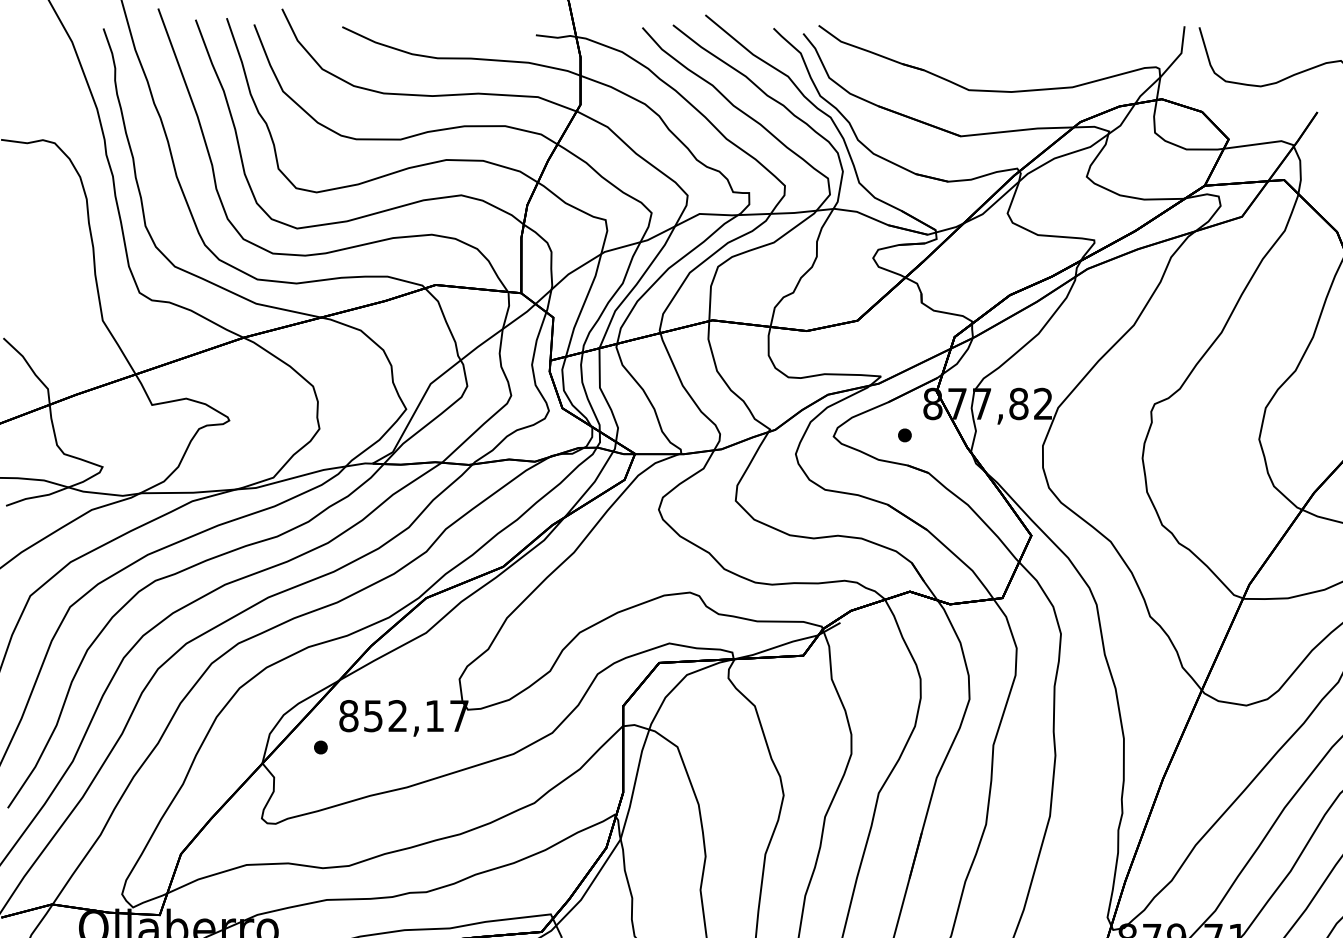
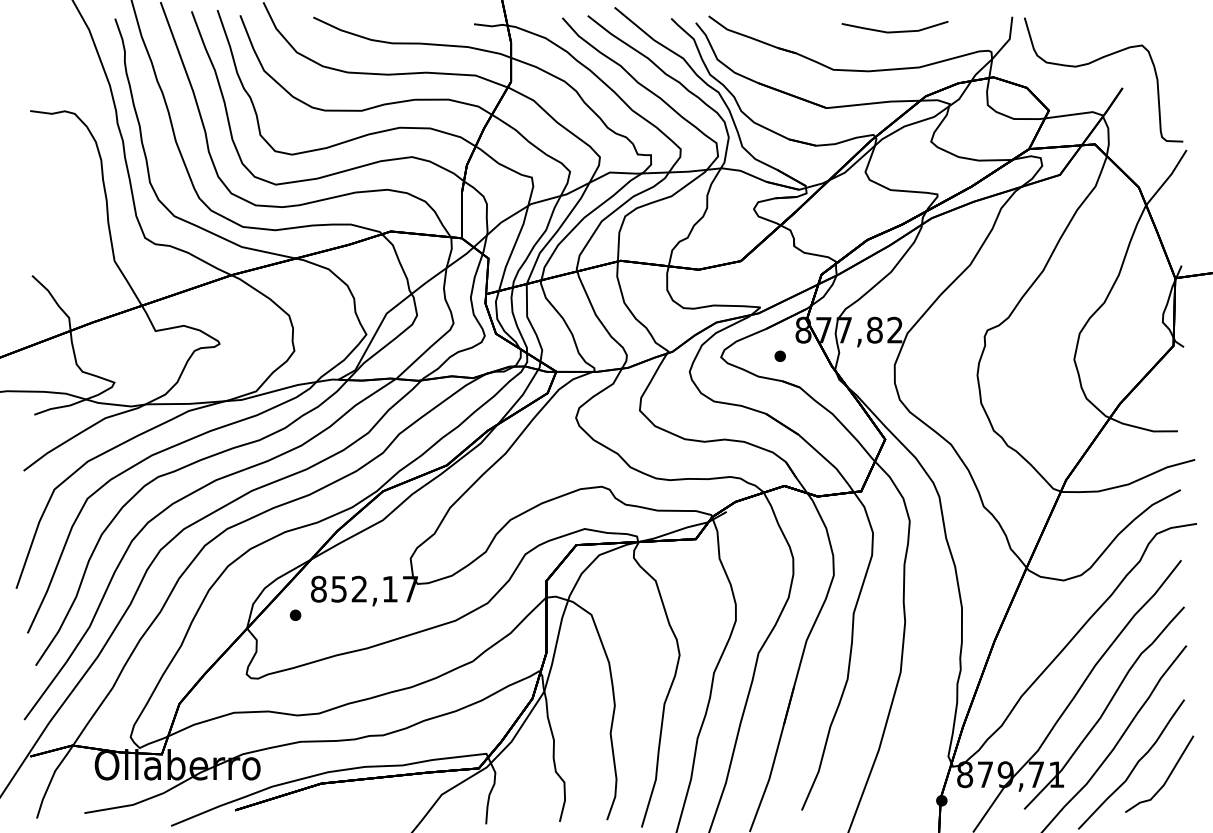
line: (1042, 44) -> (894, 31), added

